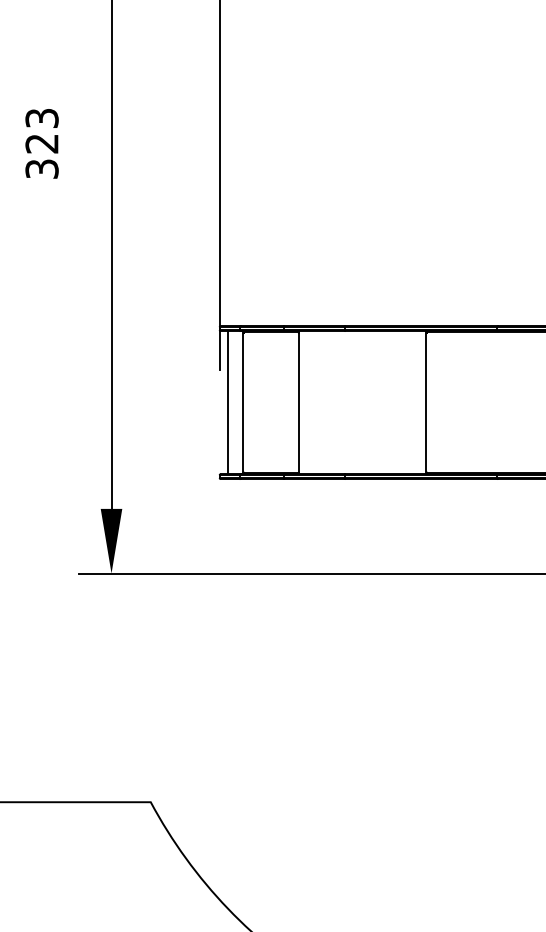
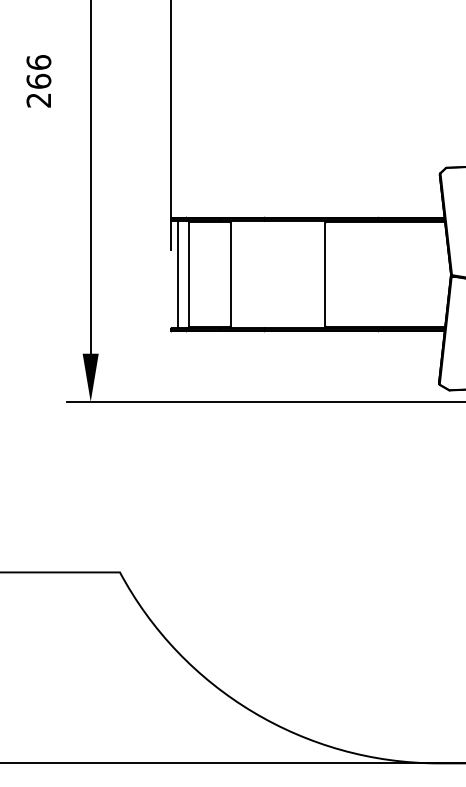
text: (41, 143) -> (38, 81), 323 -> 266

